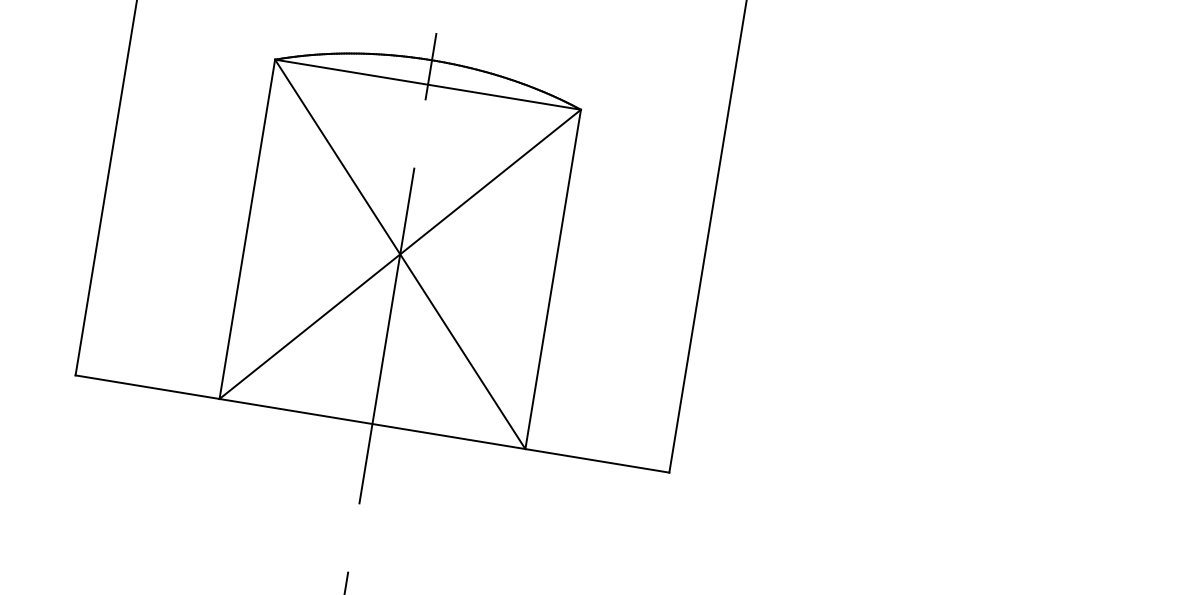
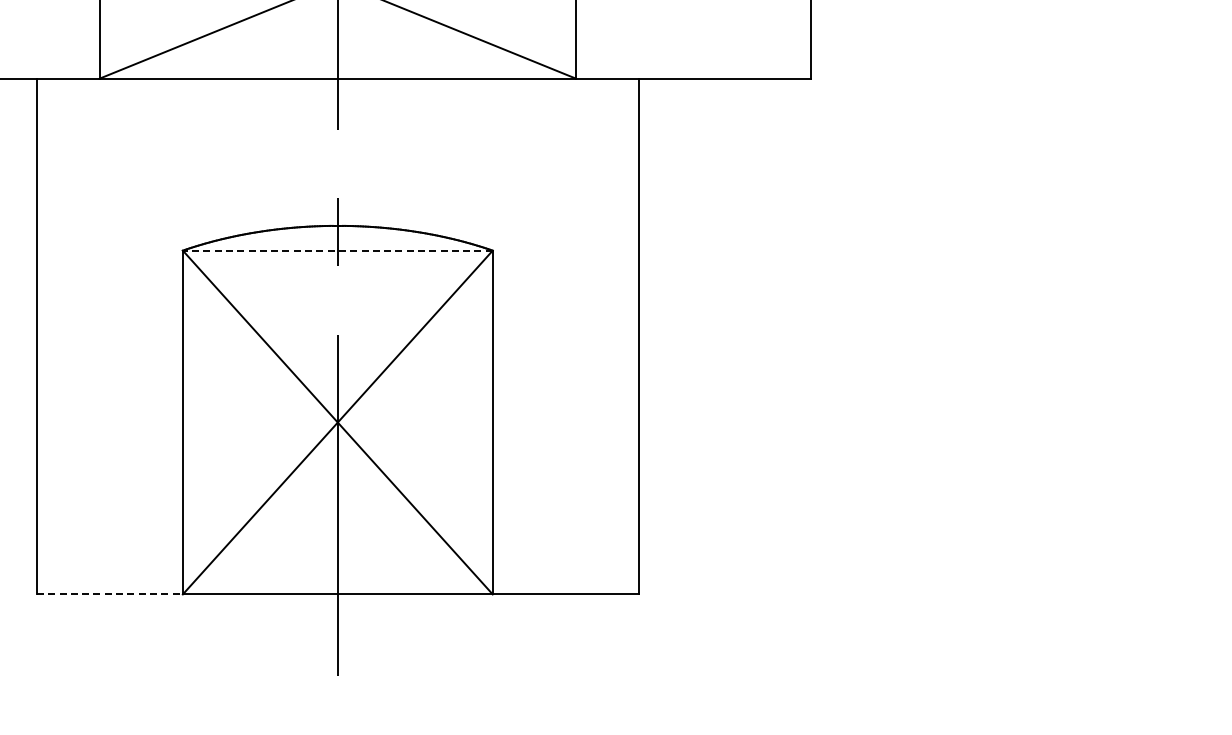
line: (427, 84) -> (337, 250), solid -> dashed
line: (147, 387) -> (109, 594), solid -> dashed

